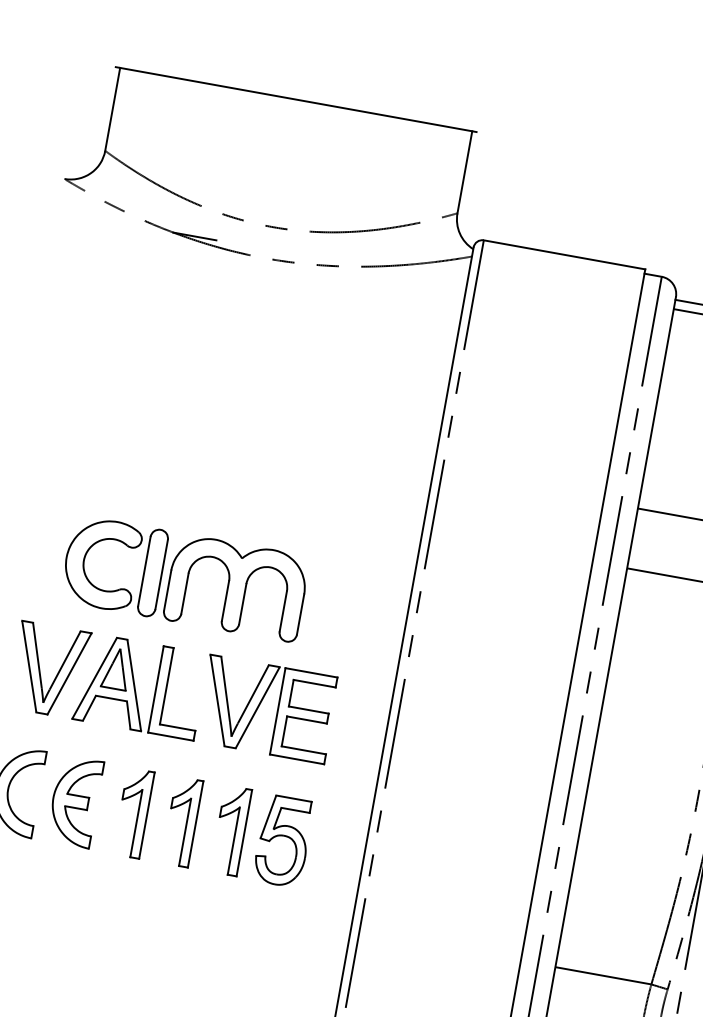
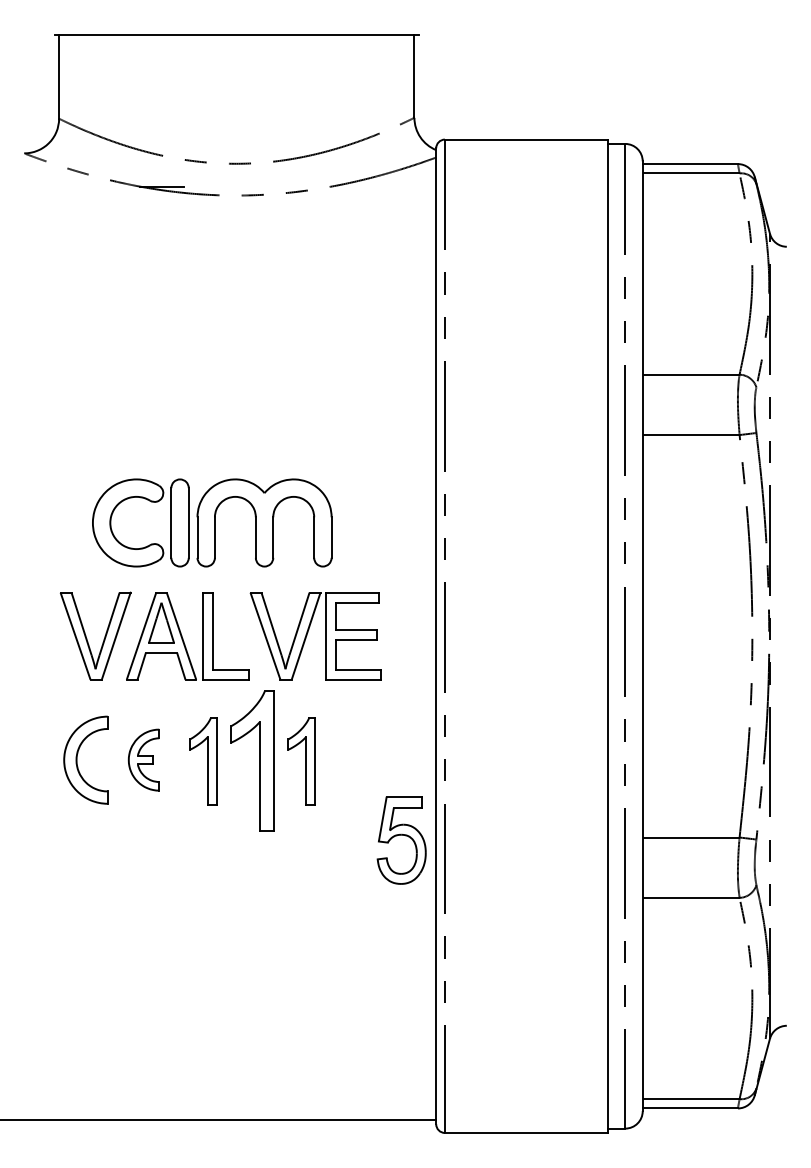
part: (74, 800) -> (143, 759), size x0.7
part: (182, 822) -> (252, 761), size x1.6
part: (283, 841) -> (401, 840), moved

